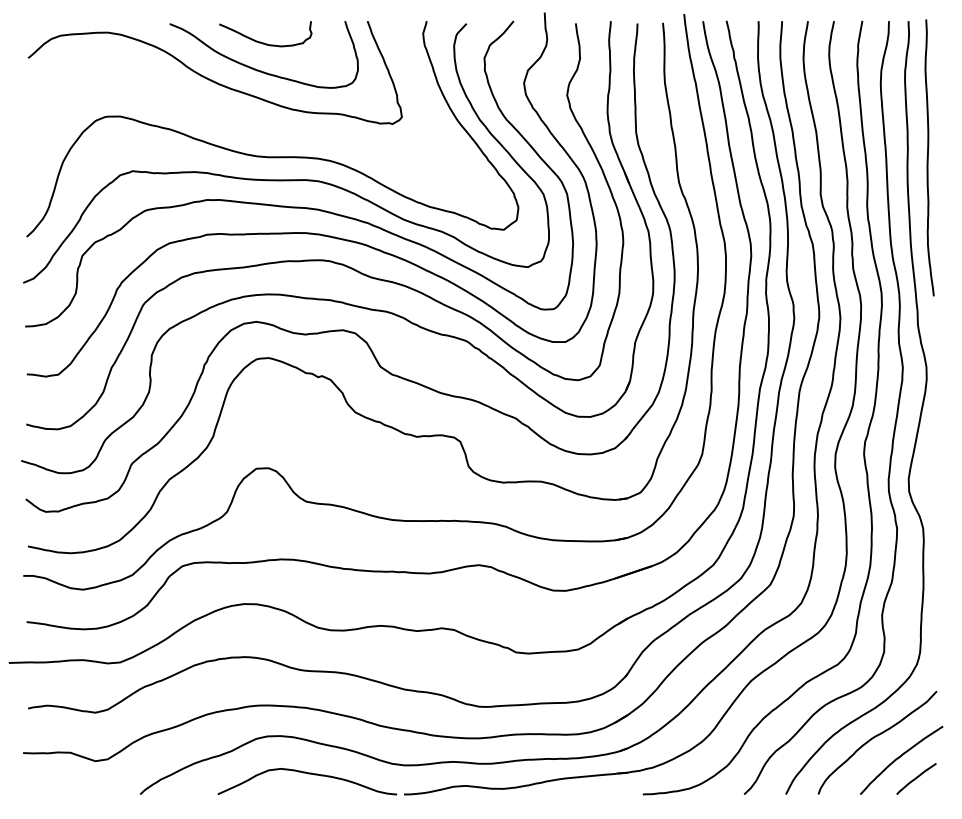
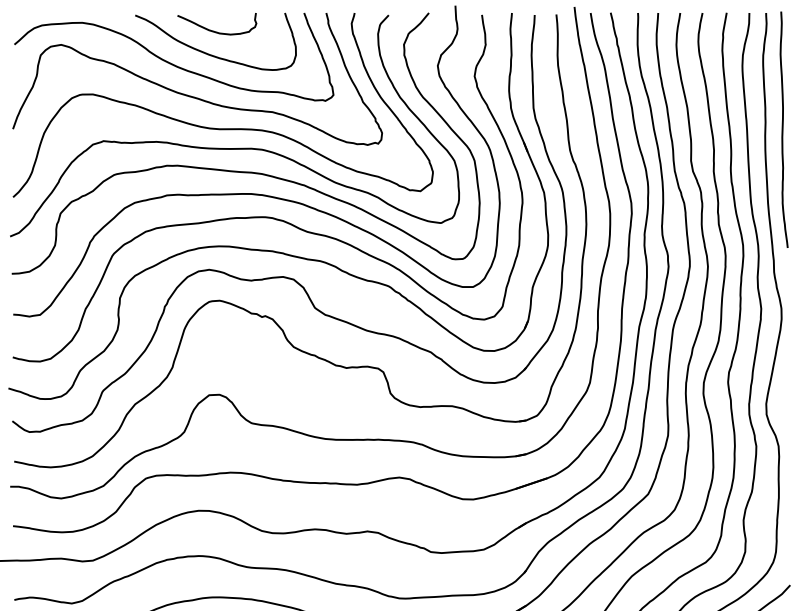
curve: (237, 118) -> (193, 96), added

